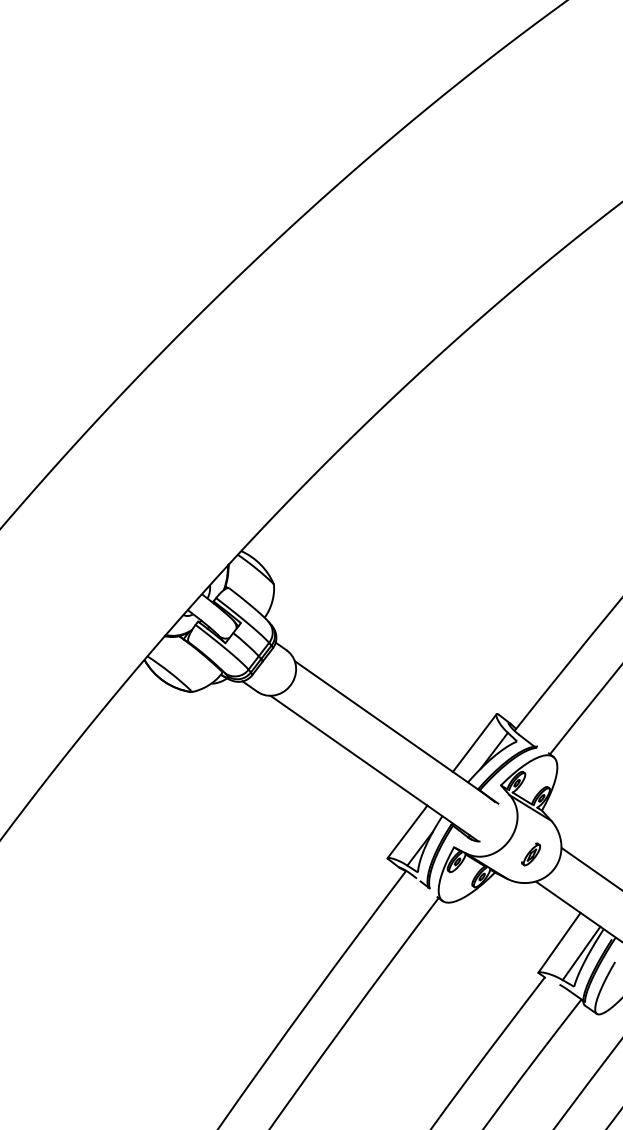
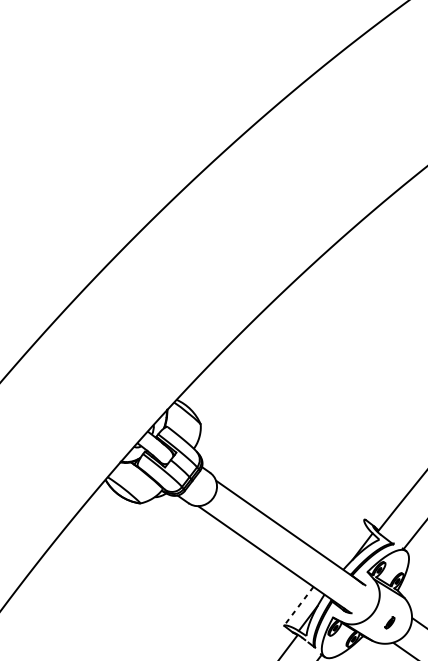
line: (474, 742) -> (348, 540), removed
line: (407, 831) -> (298, 605), solid -> dashed
part: (531, 854) -> (390, 622), size x0.7

